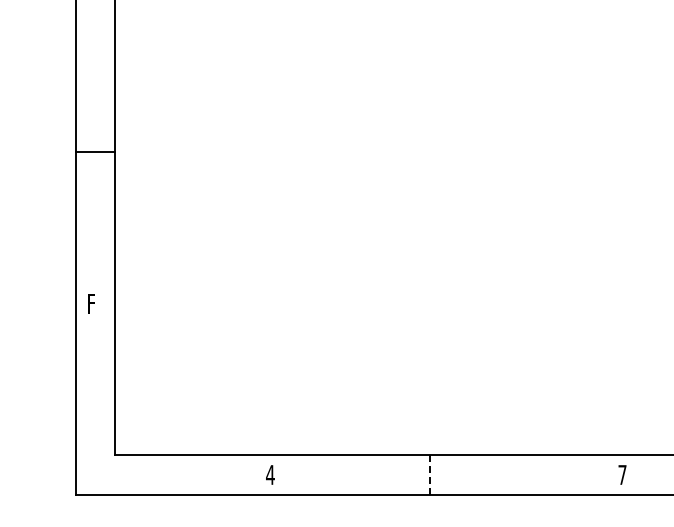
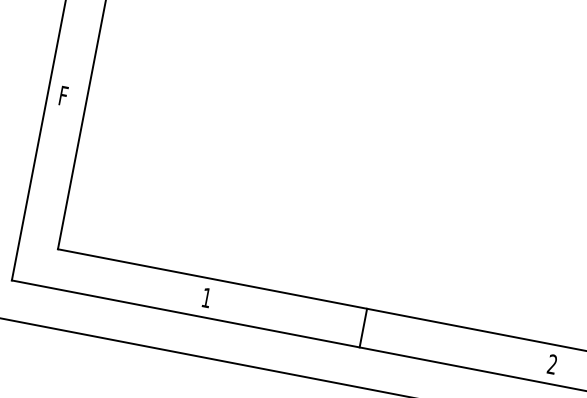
text: (270, 474) -> (206, 297), 4 -> 1
text: (622, 474) -> (552, 364), 7 -> 2
line: (430, 475) -> (363, 328), dashed -> solid

